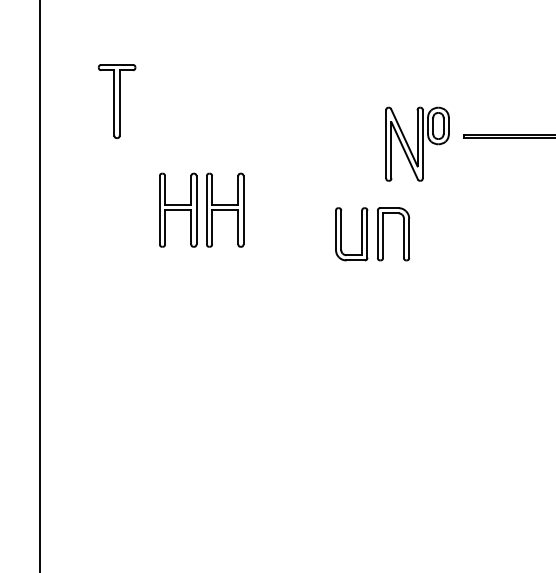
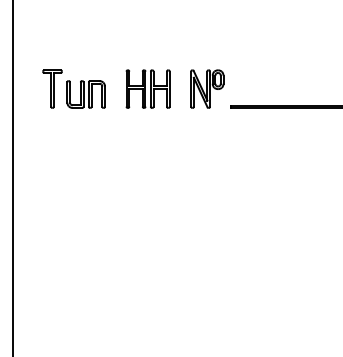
part: (417, 143) -> (207, 88), moved
part: (200, 209) -> (147, 88), moved
part: (371, 234) -> (85, 94), moved

